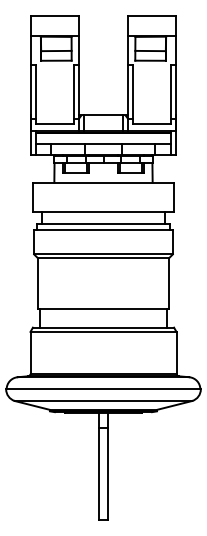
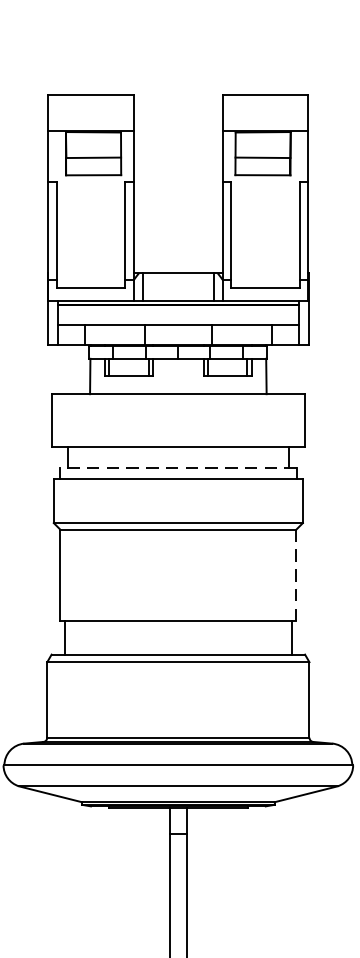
line: (102, 224) -> (176, 469), solid -> dashed
line: (169, 284) -> (296, 577), solid -> dashed

